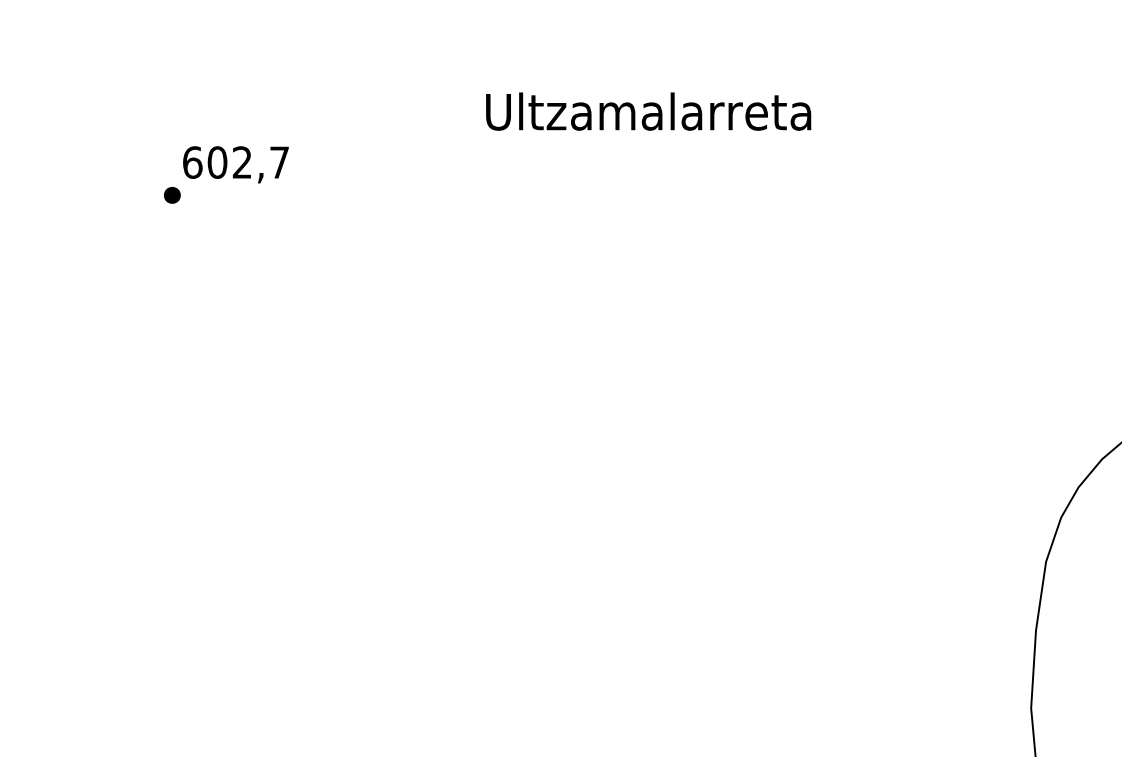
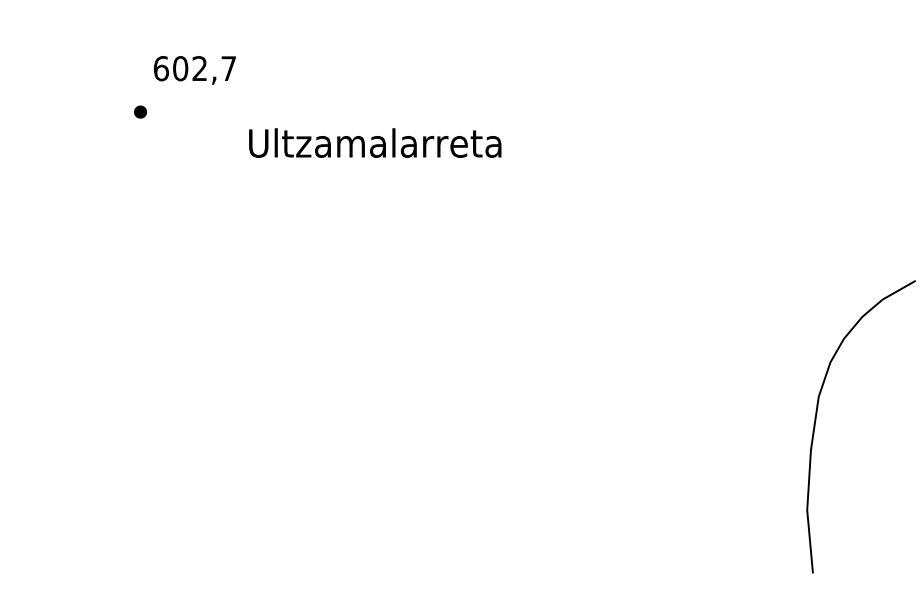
text: (648, 110) -> (375, 142), moved
text: (235, 164) -> (194, 70), moved

